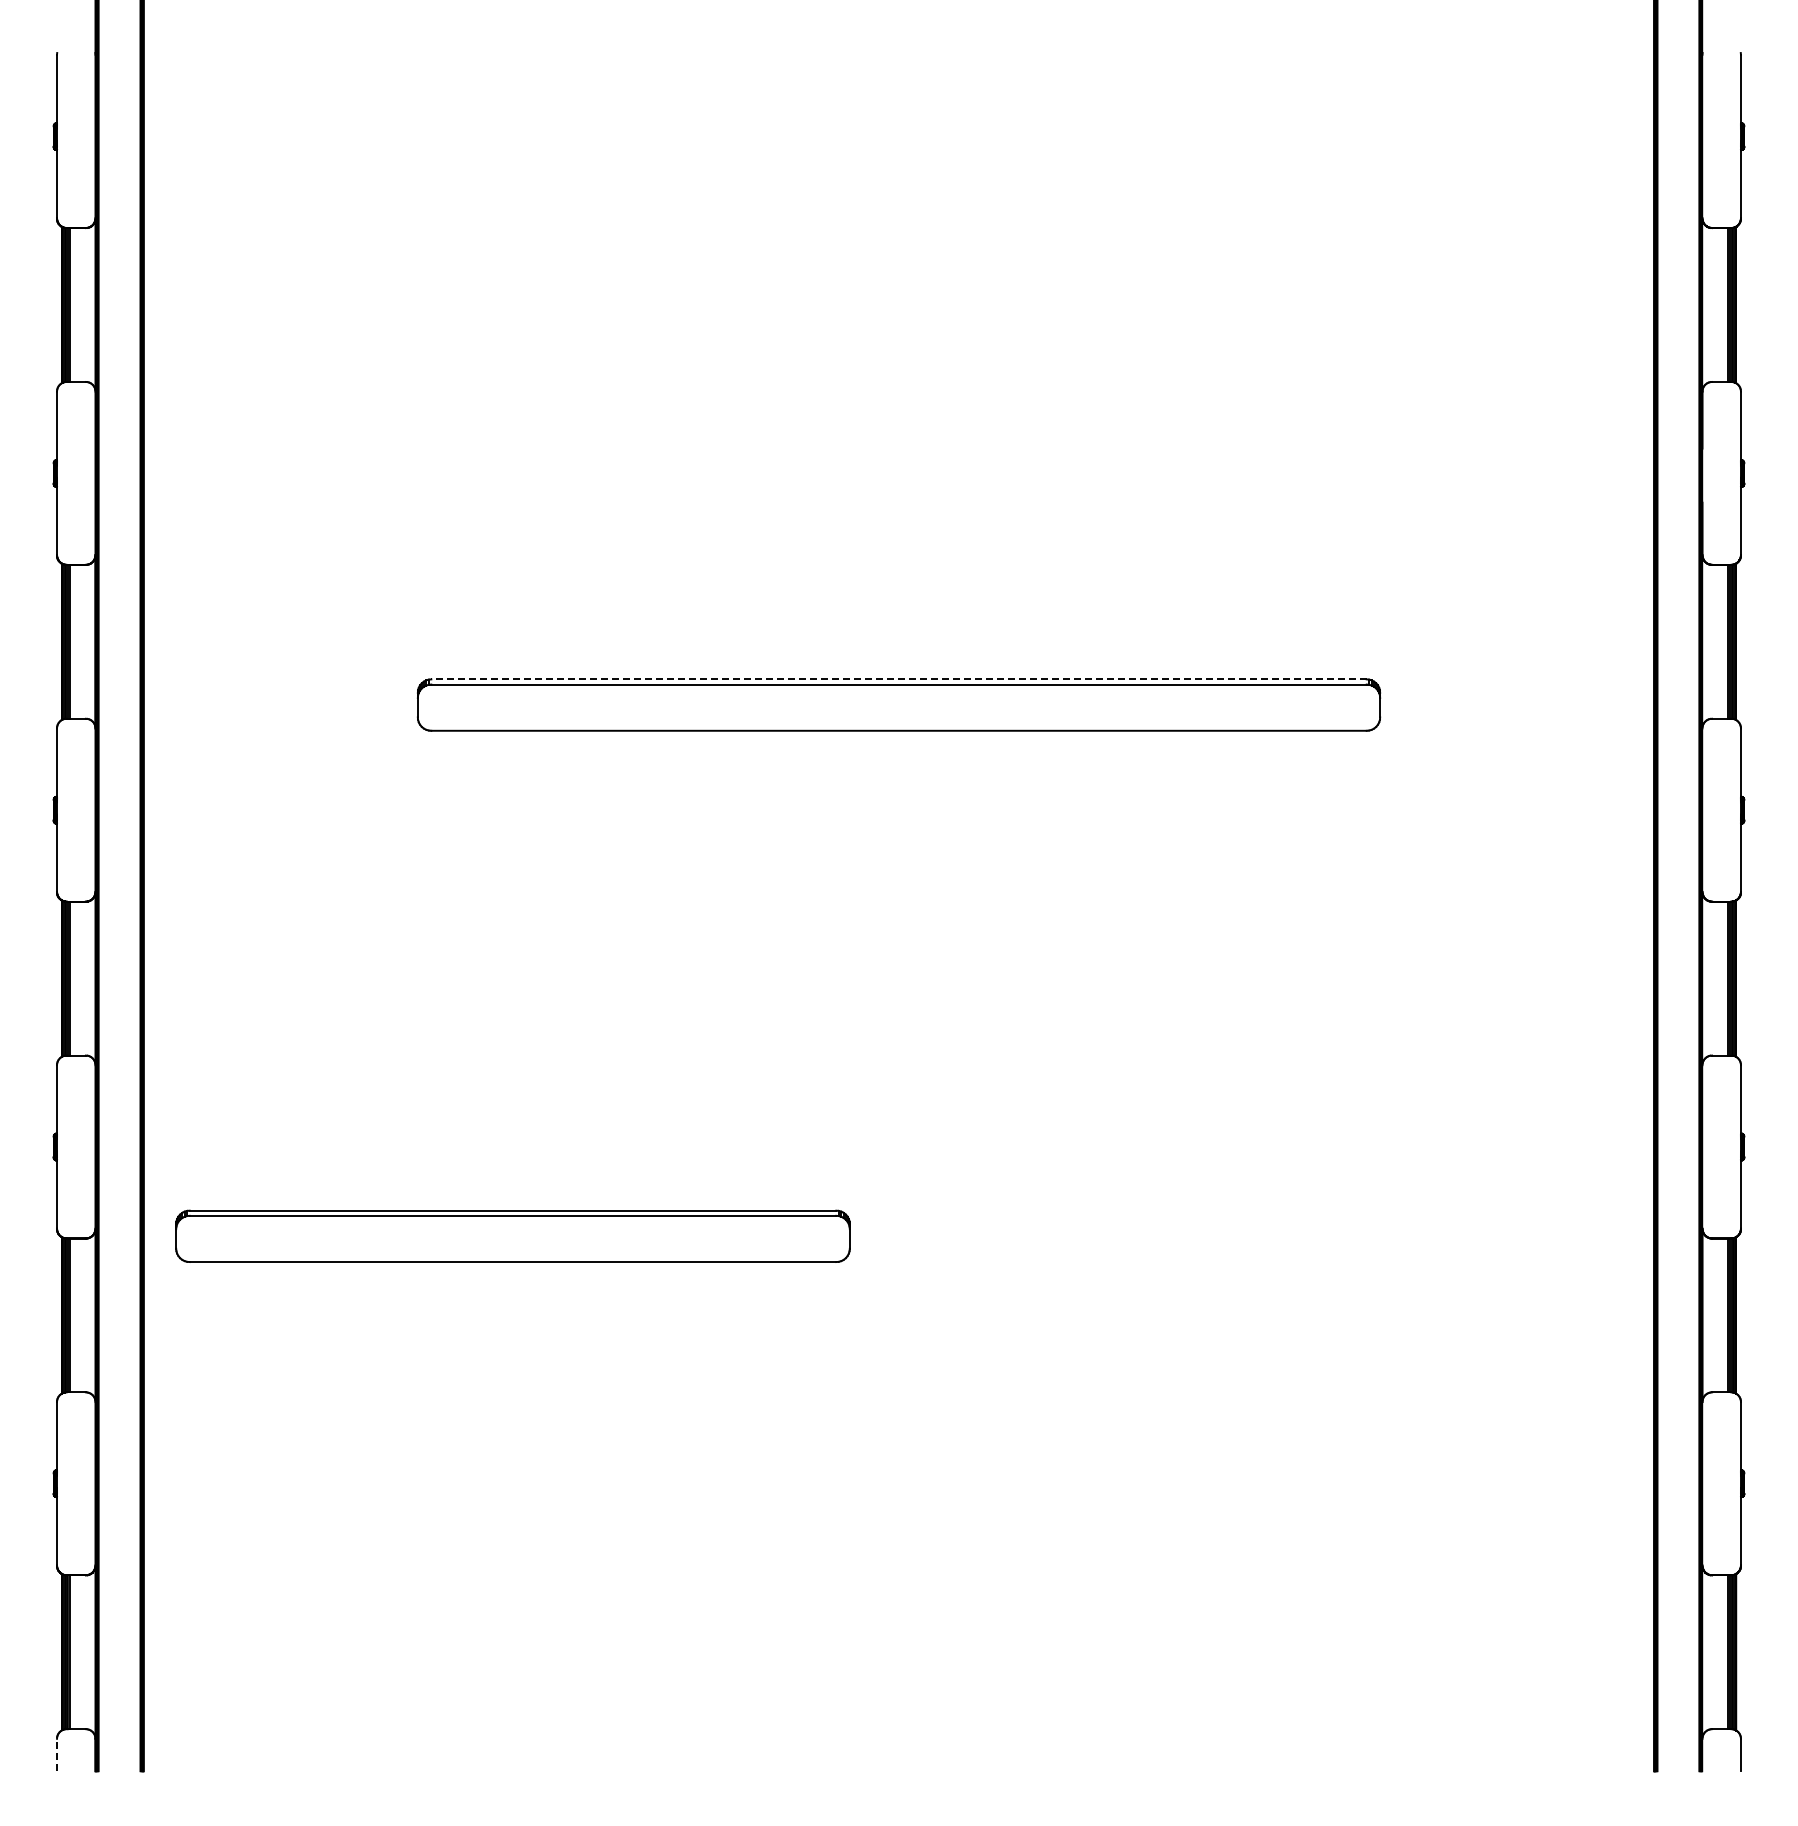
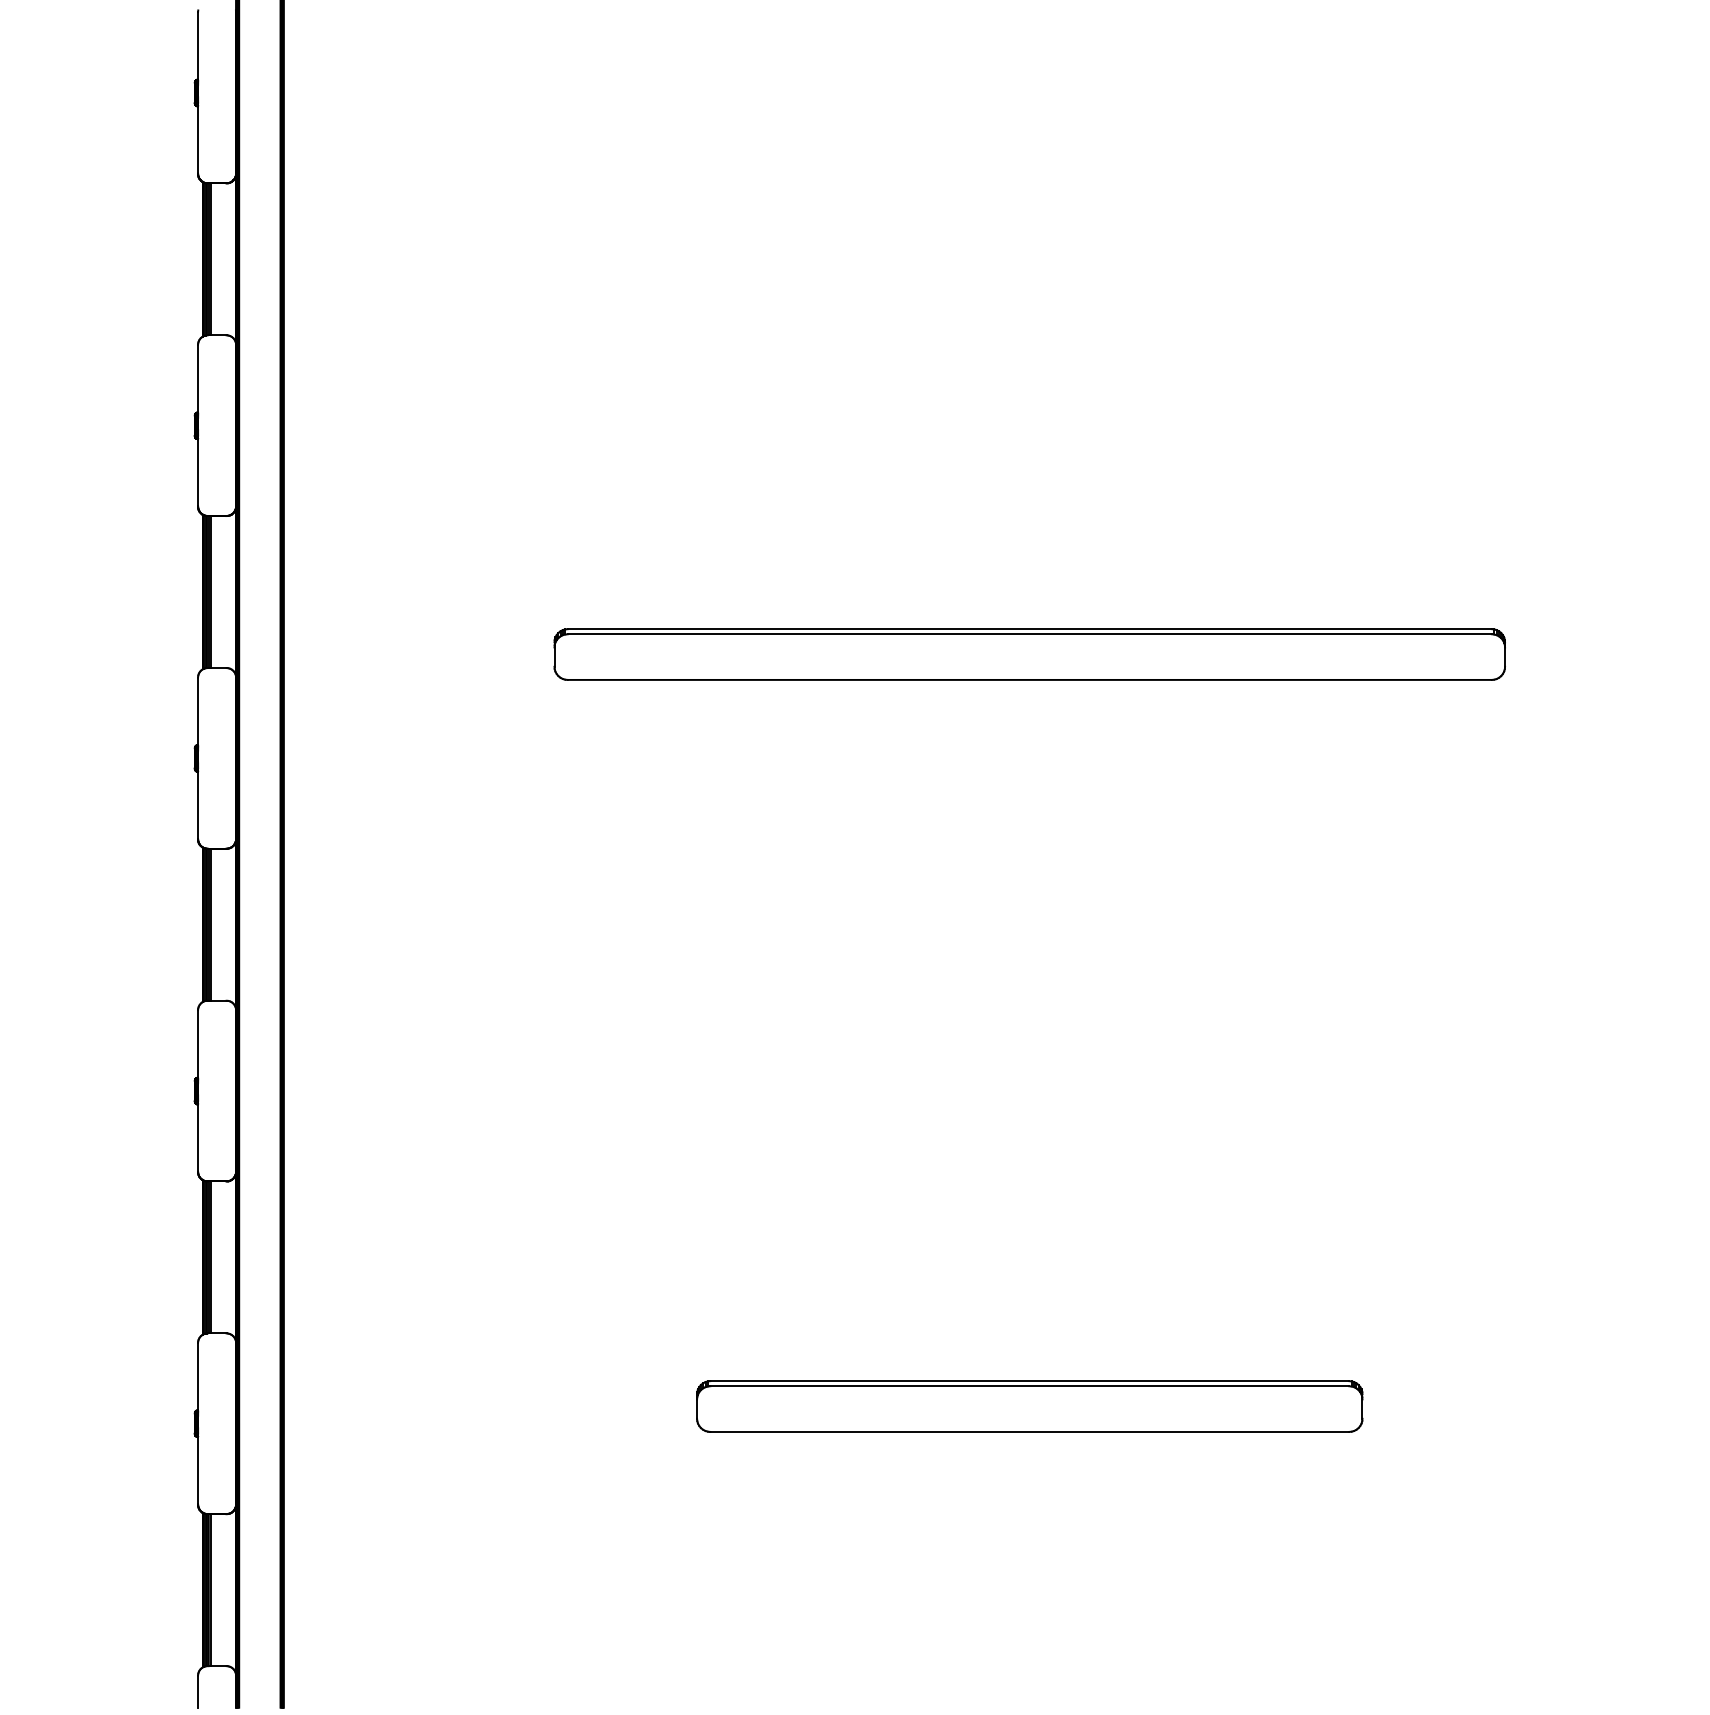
line: (899, 679) -> (1030, 629), dashed -> solid
part: (512, 1235) -> (1029, 1405), moved
line: (57, 1754) -> (198, 1691), dashed -> solid

